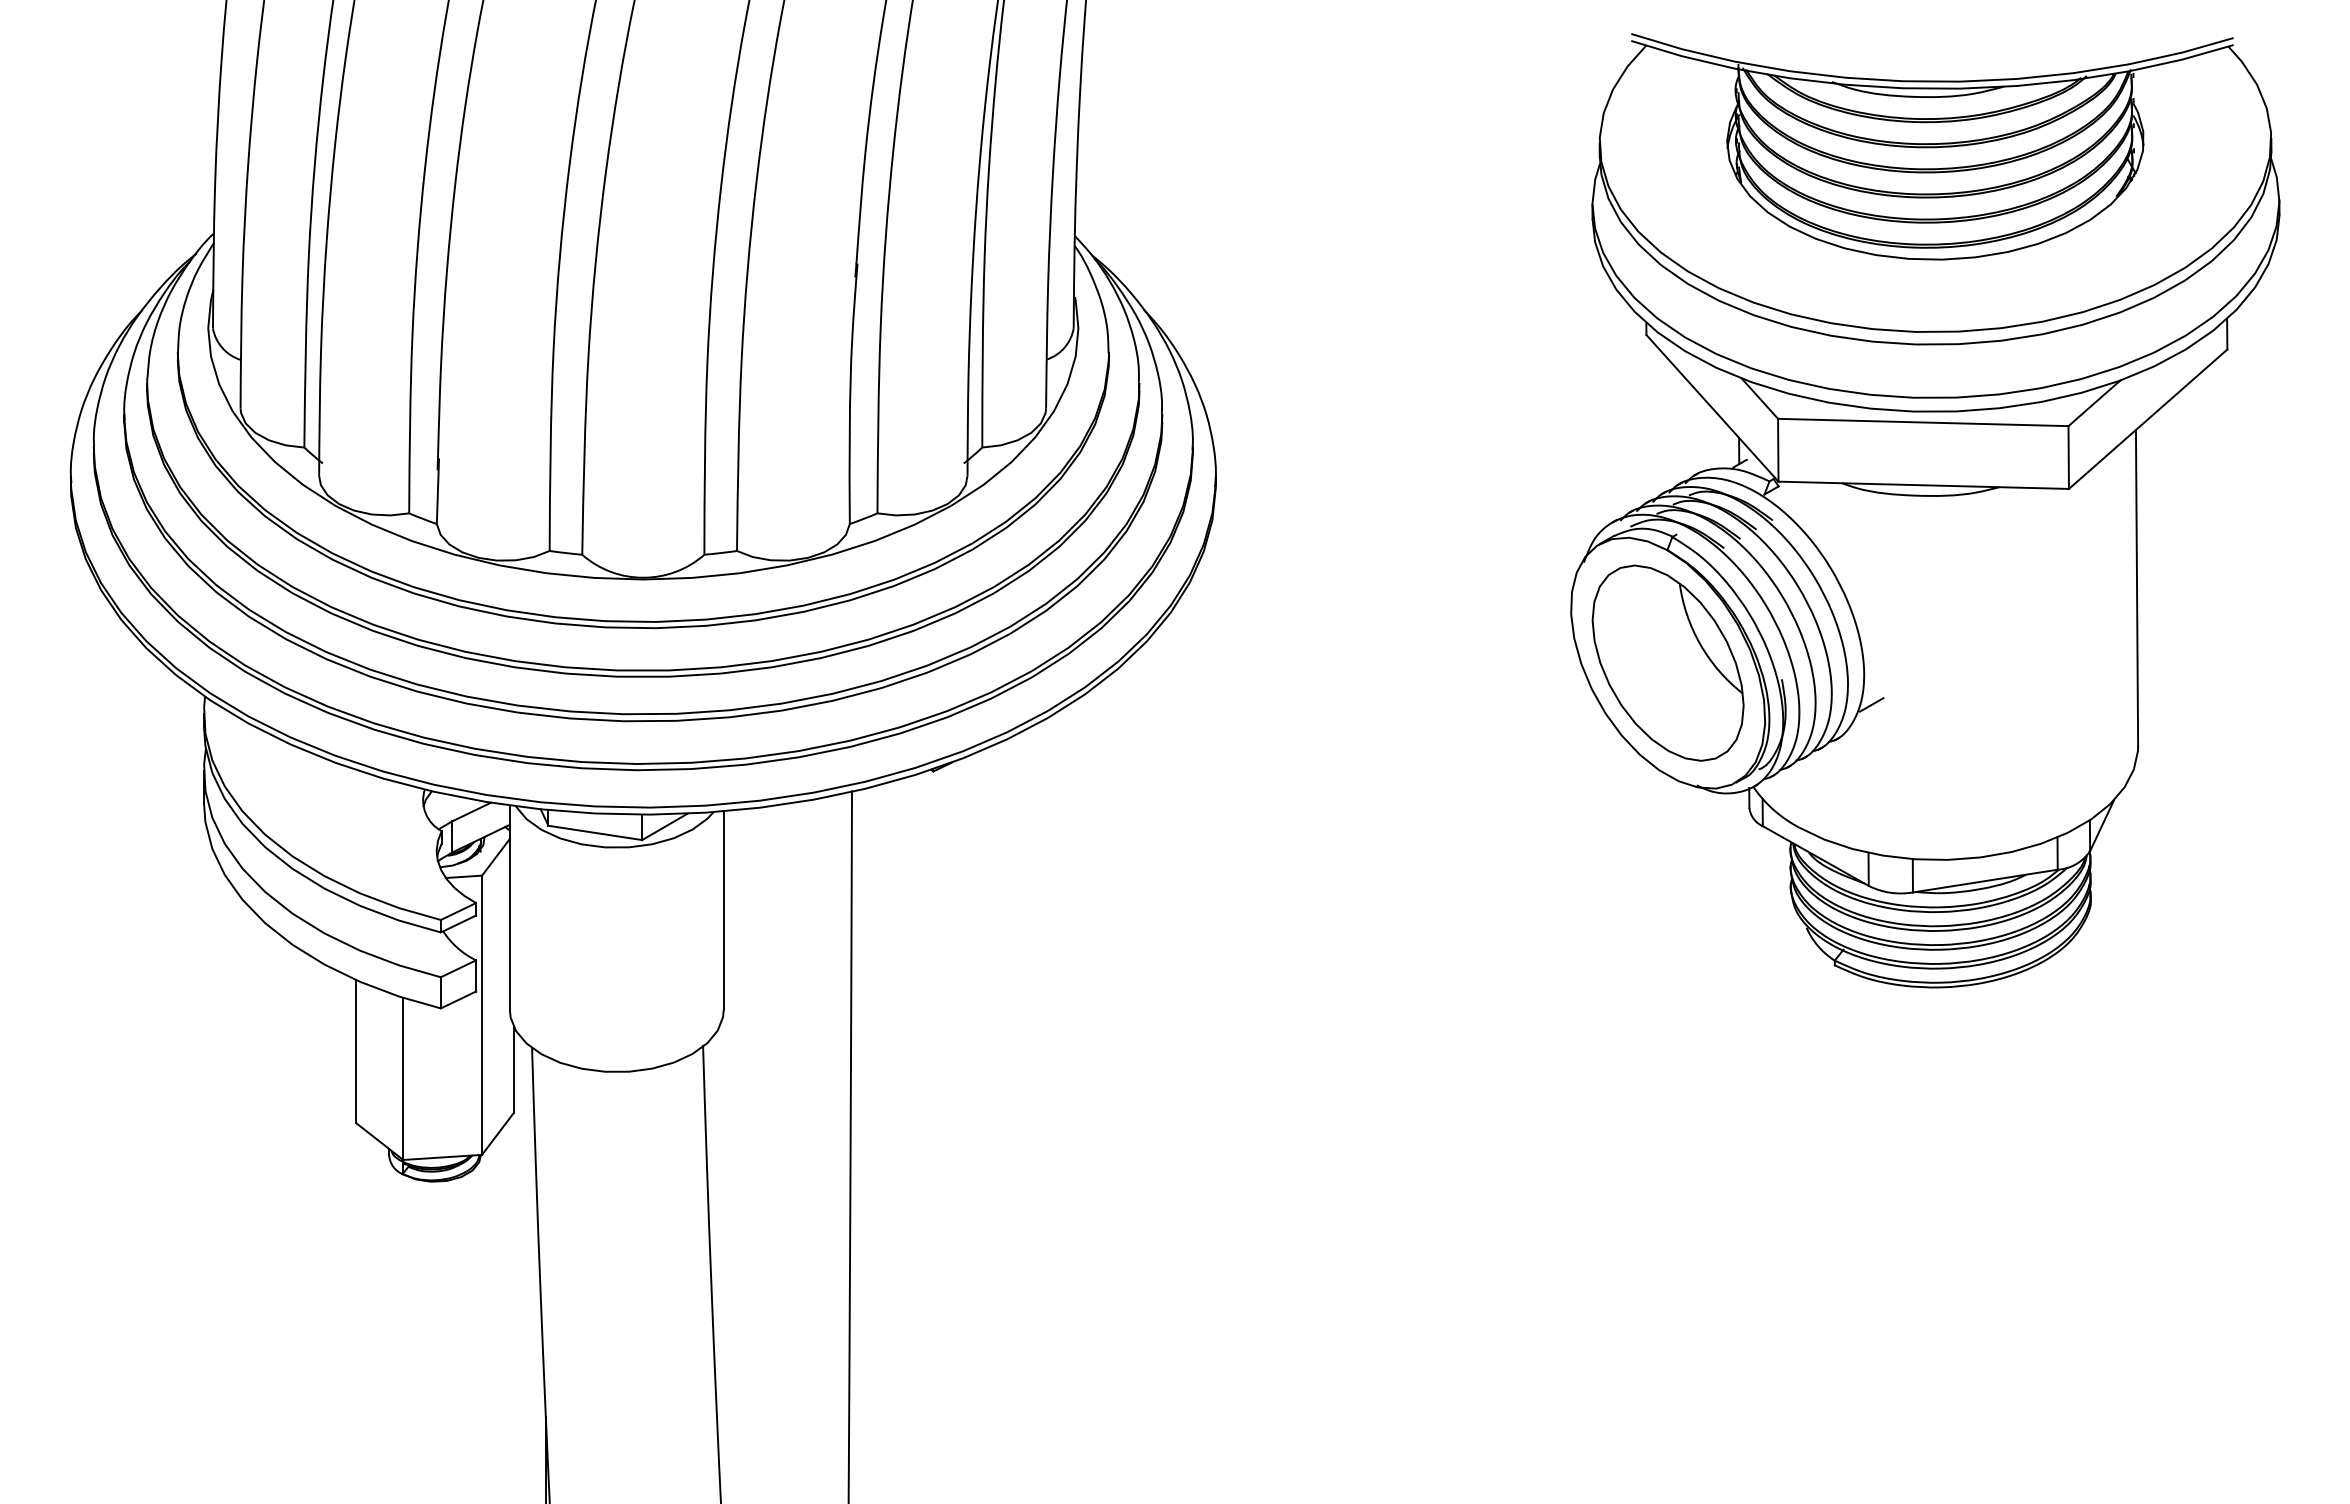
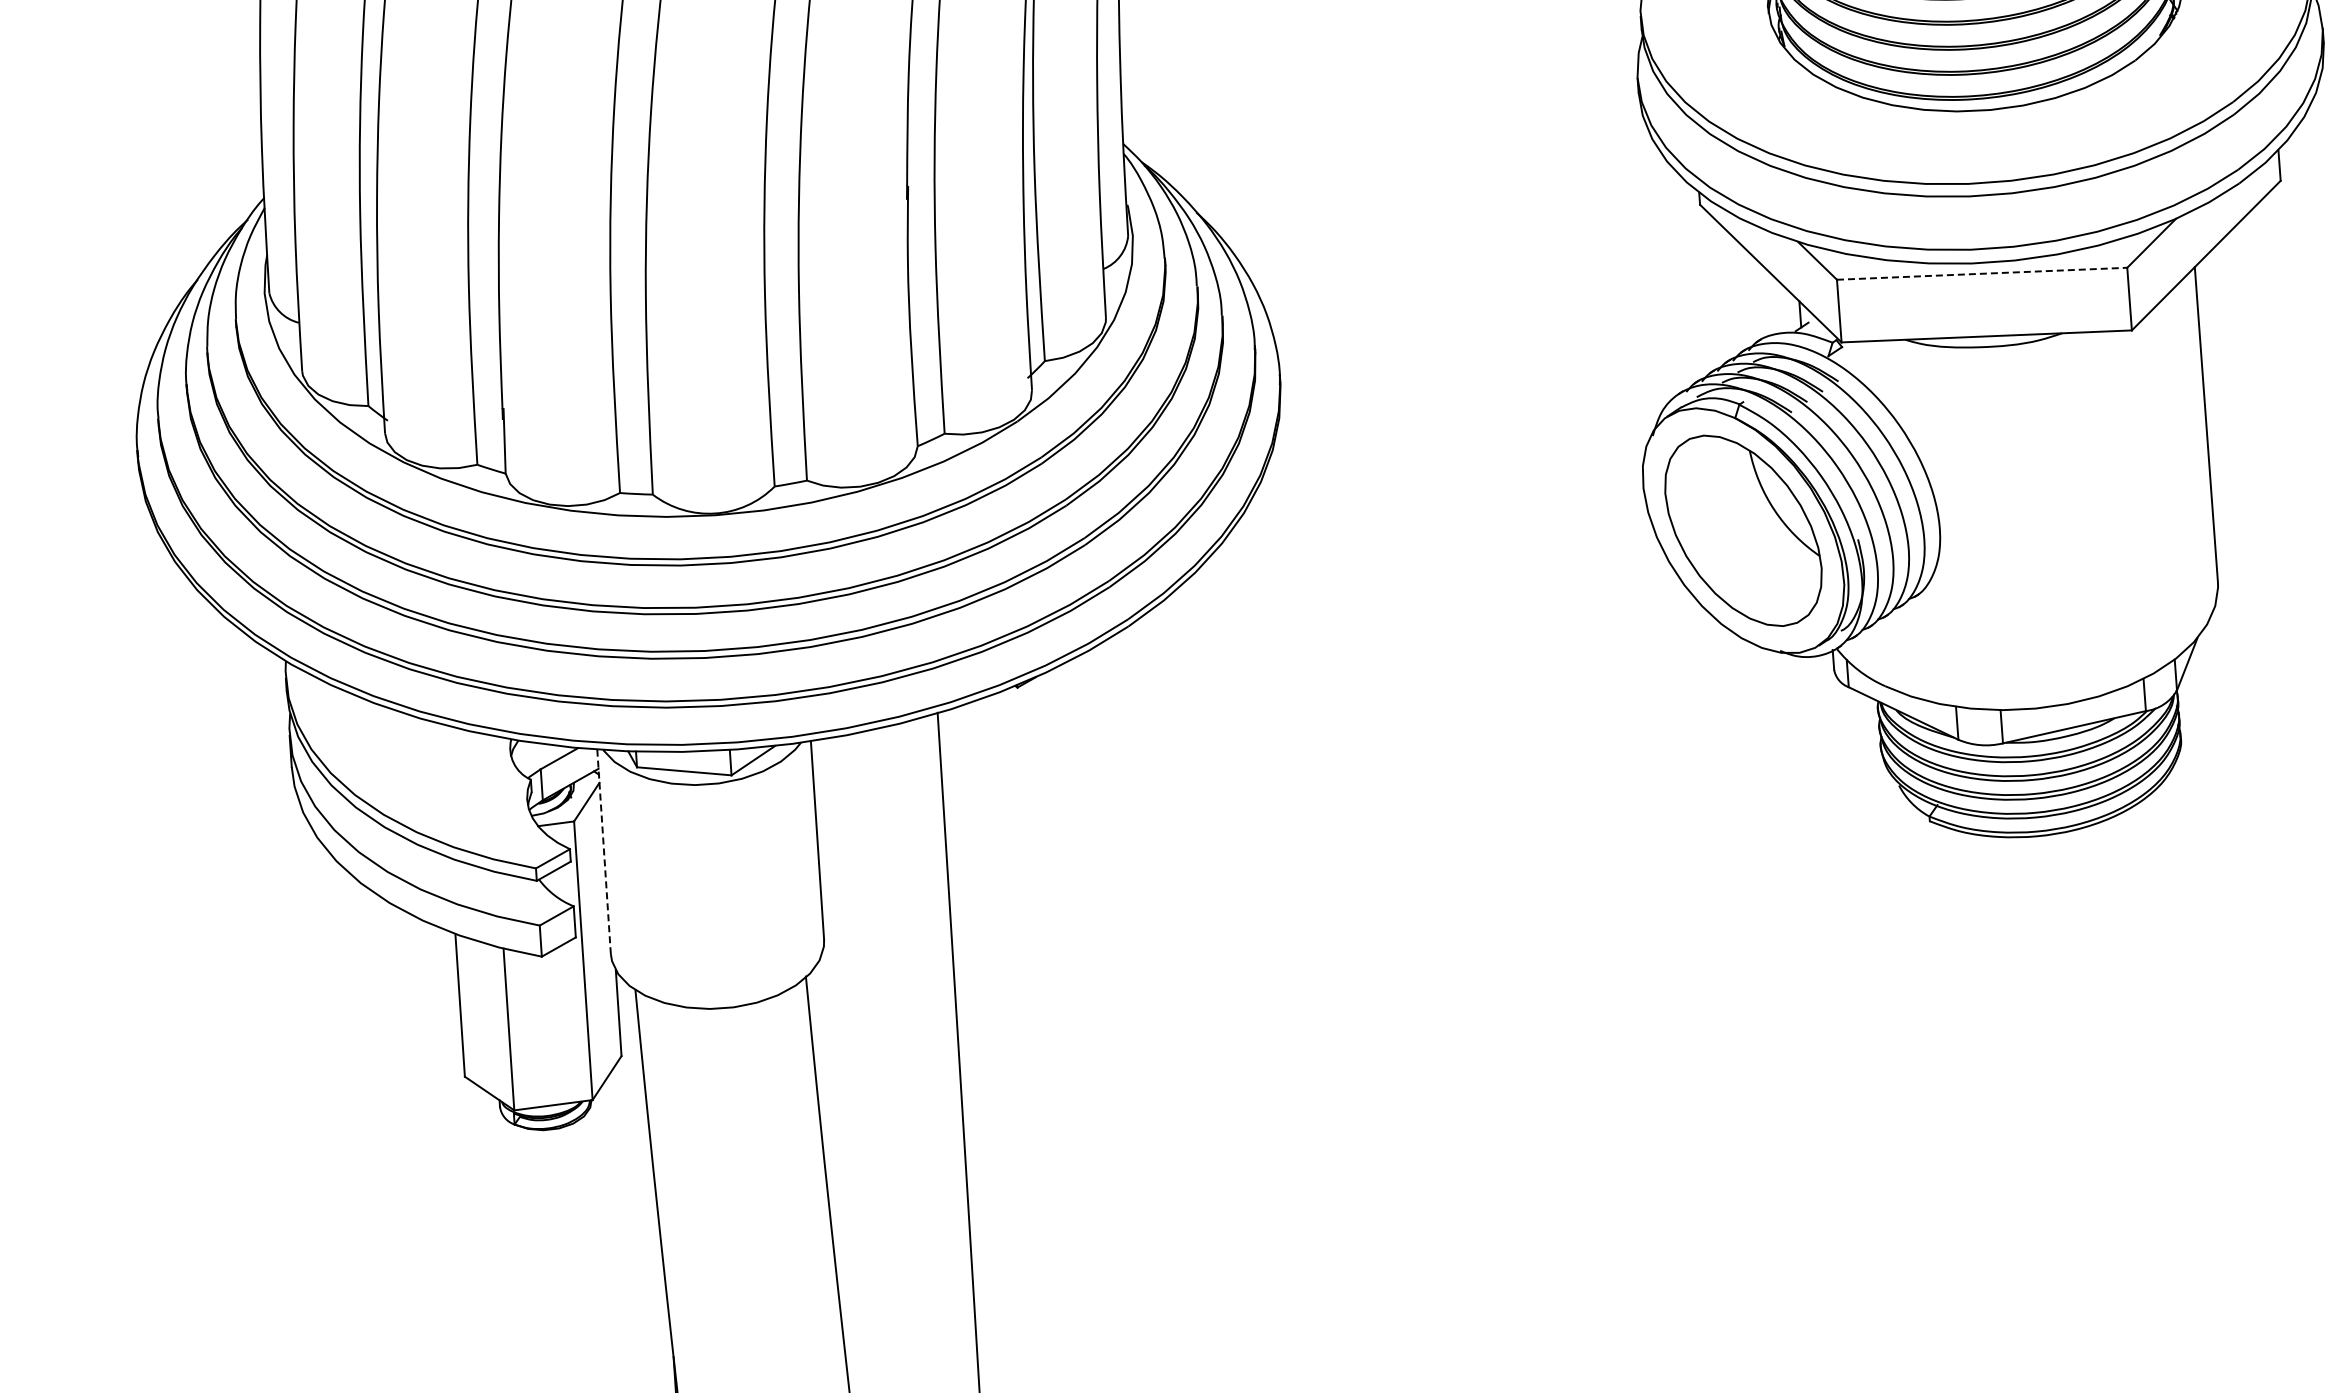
line: (1923, 422) -> (1982, 273), solid -> dashed
line: (1871, 704) -> (1949, 558), removed
line: (509, 908) -> (603, 852), solid -> dashed

